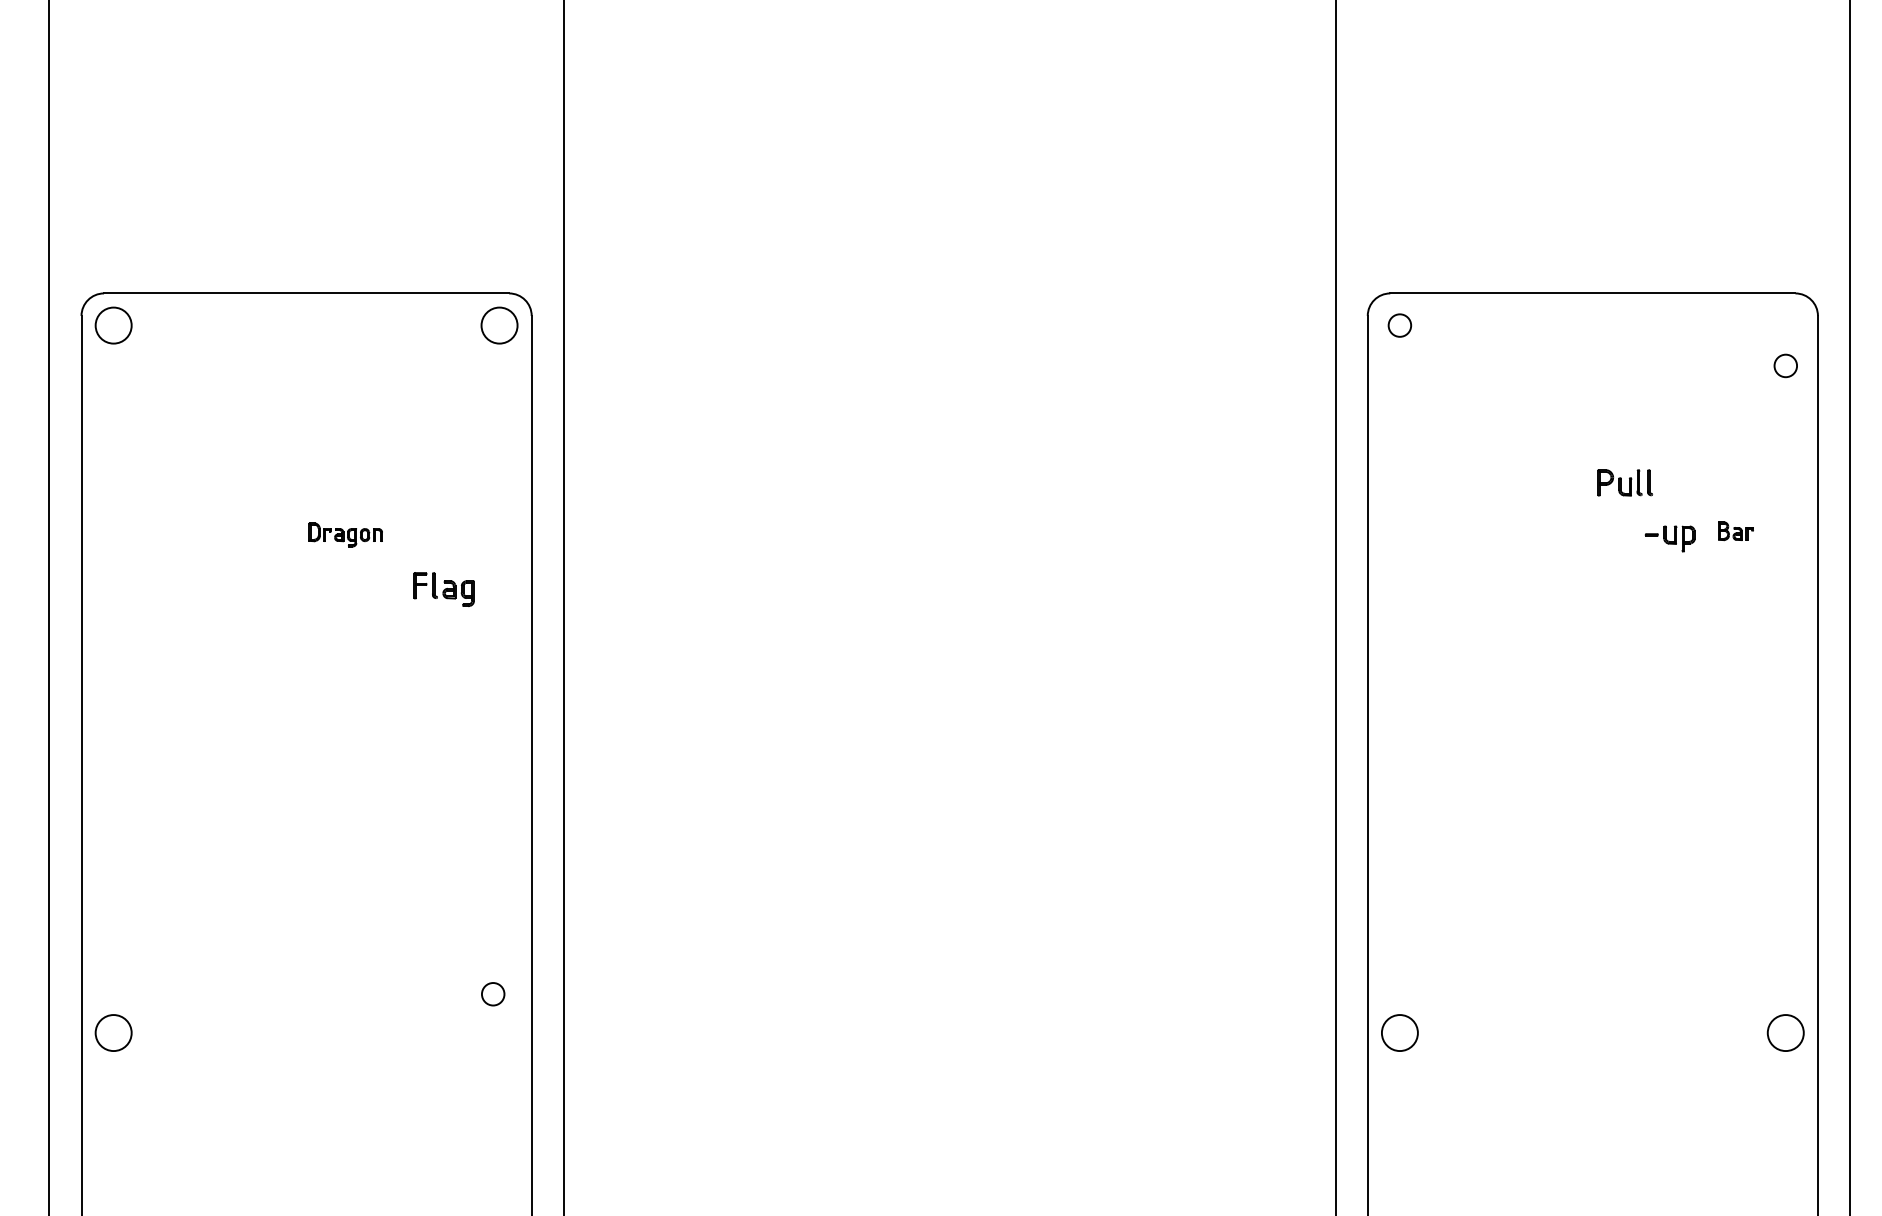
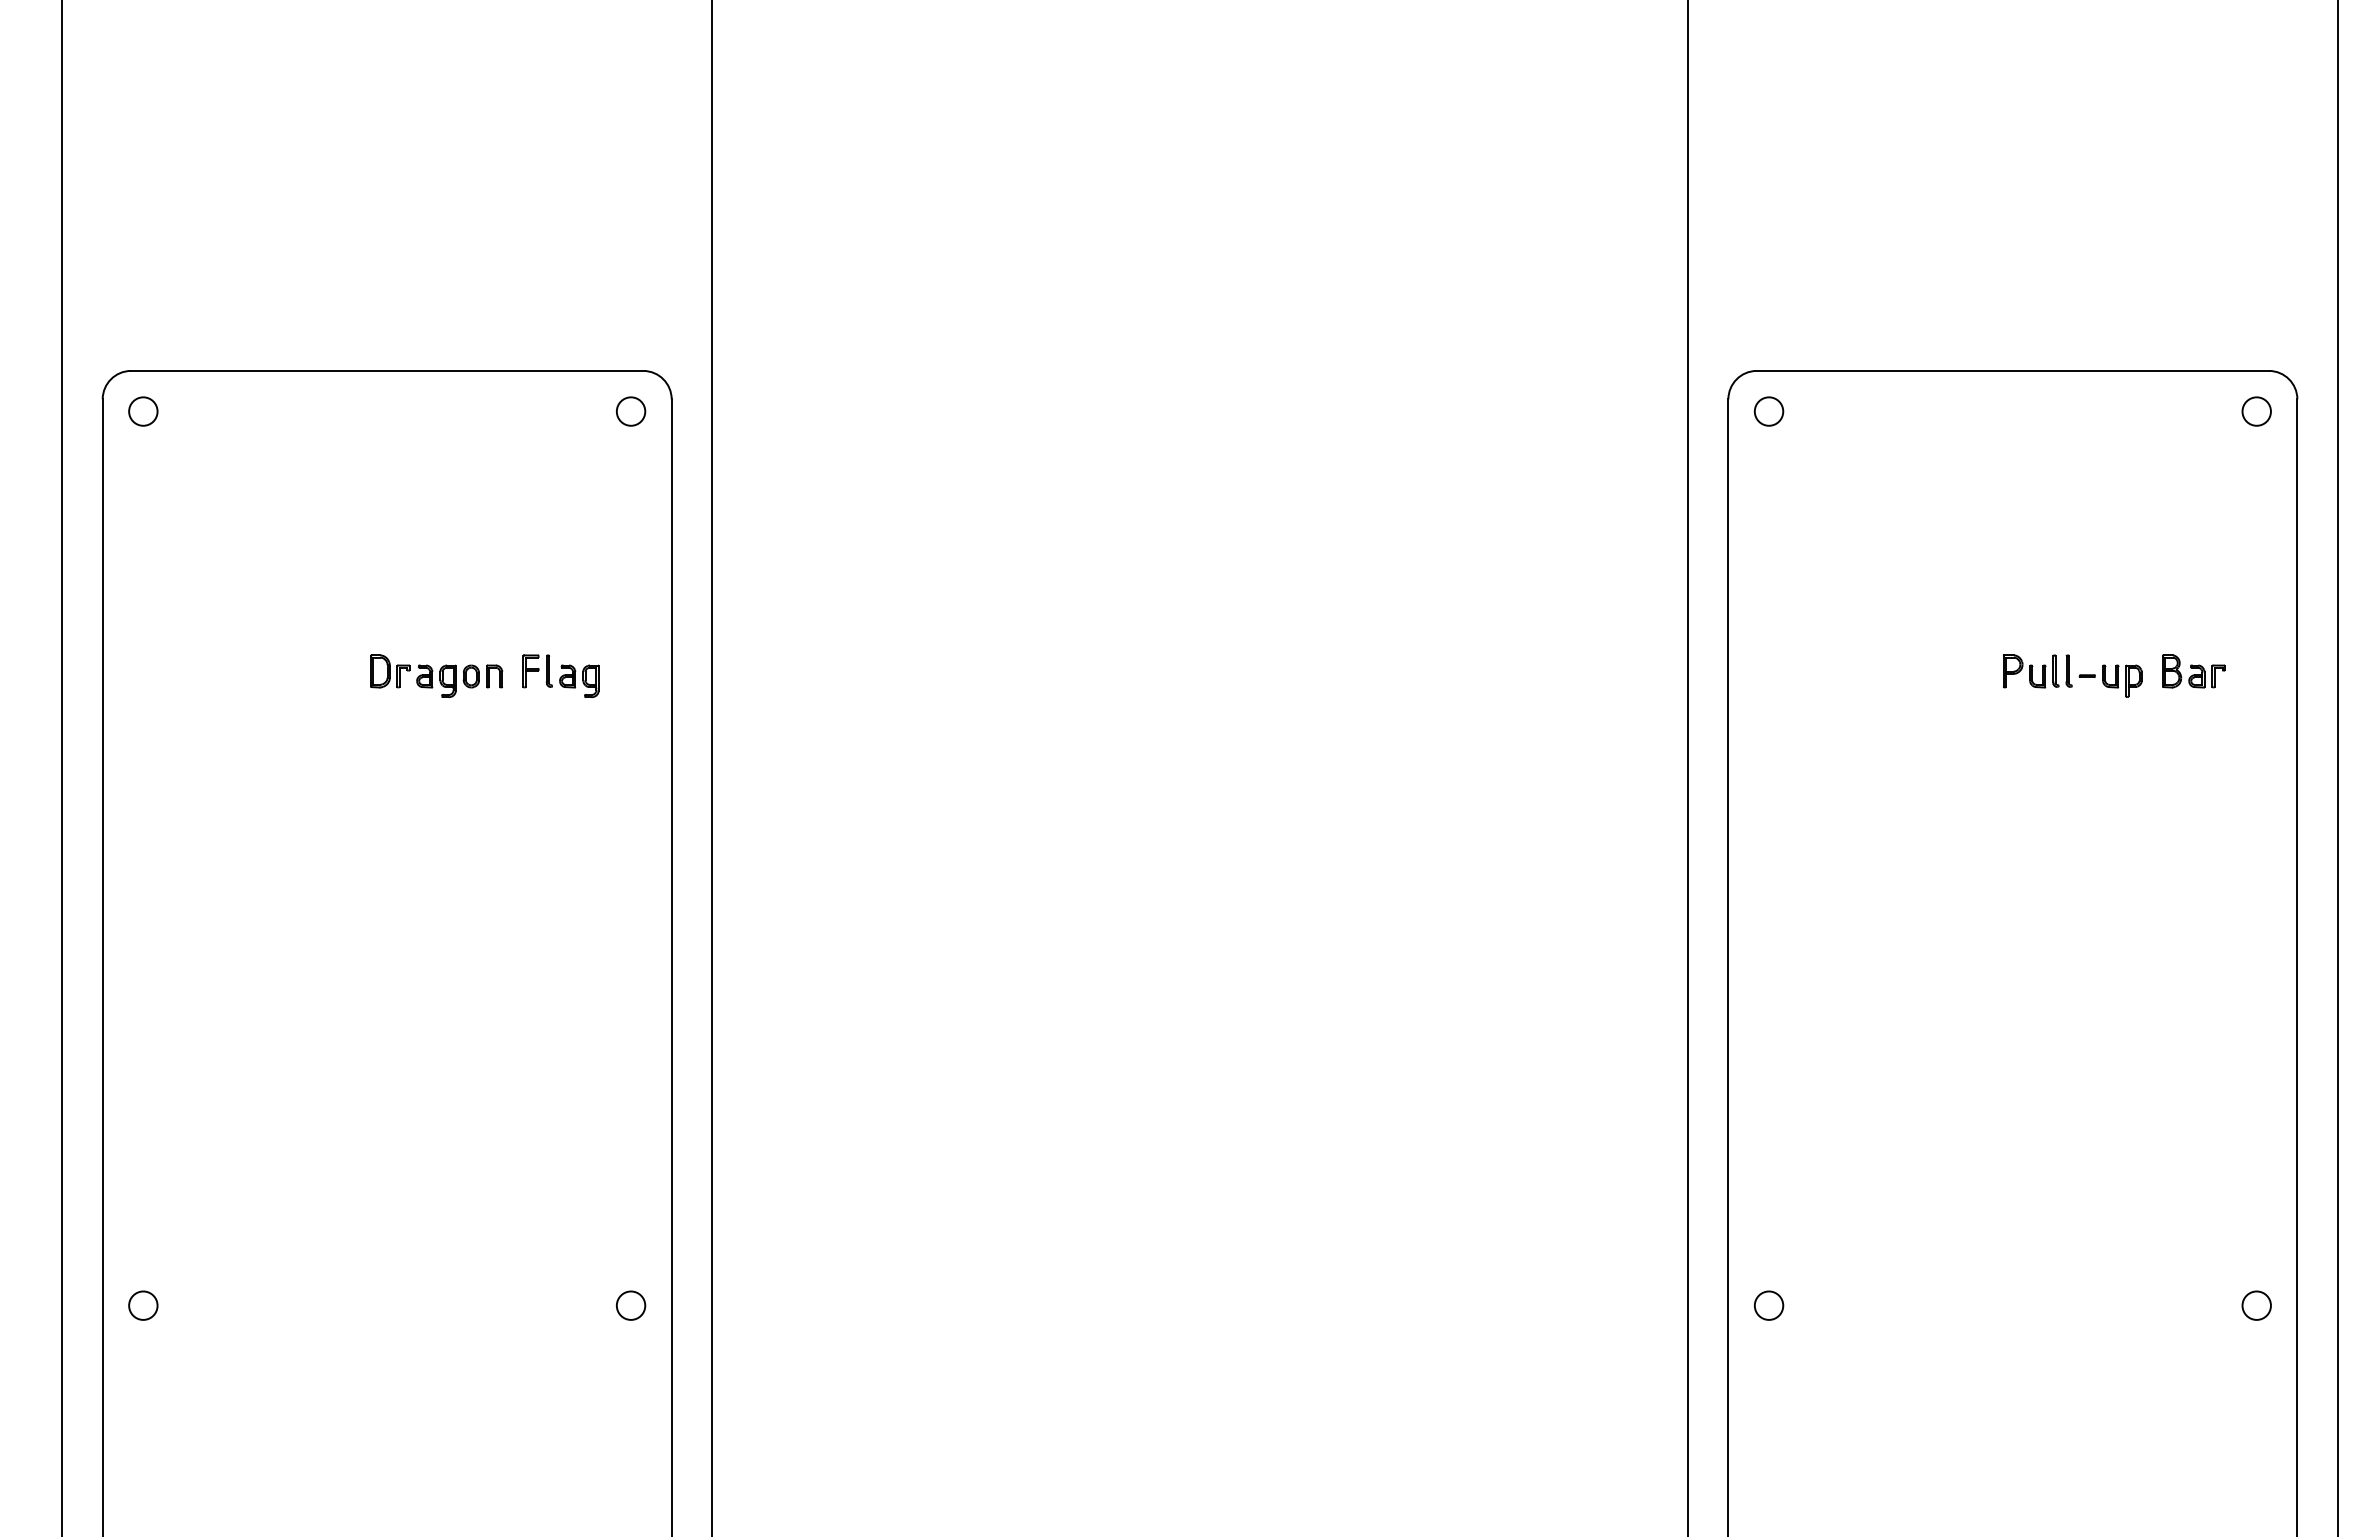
circle: (113, 325) -> (143, 411), size x0.62
circle: (499, 325) -> (630, 411), size x0.62
circle: (1785, 365) -> (2256, 411), moved
part: (1624, 482) -> (2037, 671), moved
part: (1735, 531) -> (2193, 671), size x1.43
part: (345, 534) -> (436, 675), size x1.43
part: (443, 589) -> (560, 675), moved
circle: (493, 994) -> (631, 1305), moved
circle: (113, 1032) -> (143, 1305), size x0.62
circle: (1399, 1032) -> (1768, 1305), size x0.62
circle: (1785, 1032) -> (2256, 1305), size x0.62

